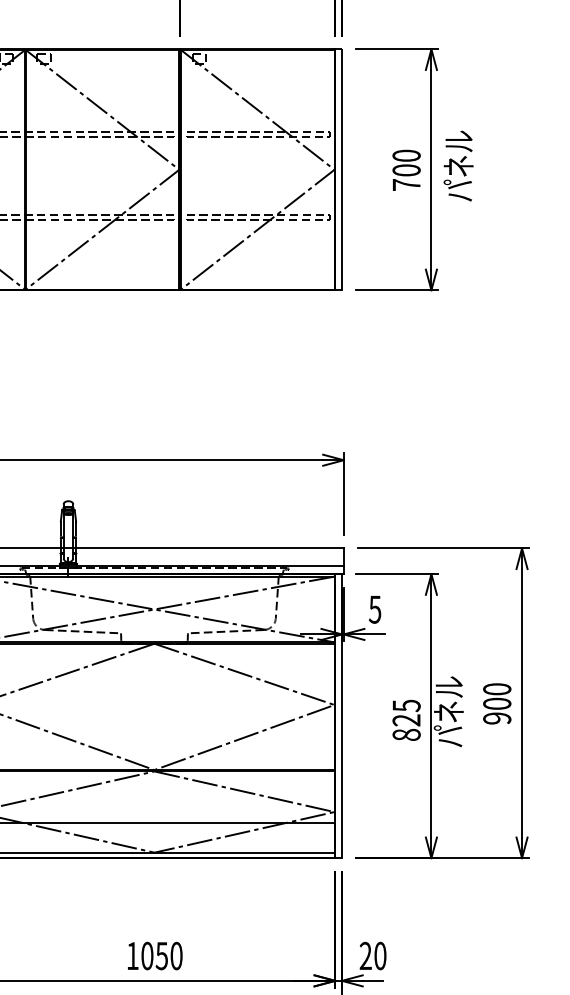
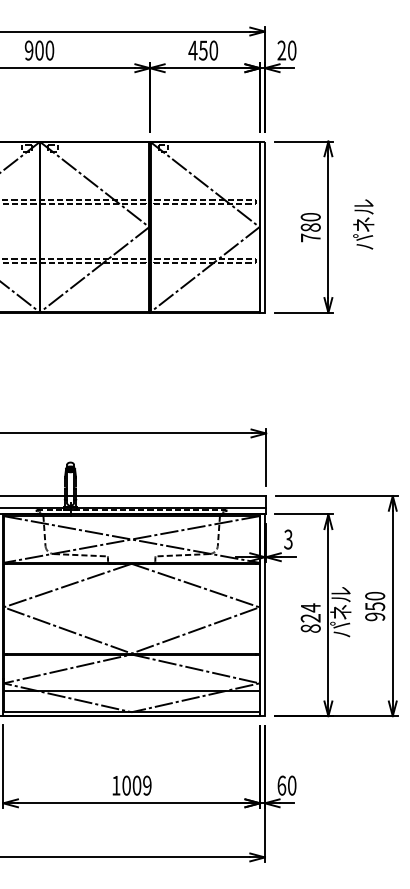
text: (458, 166) -> (363, 224), moved
text: (406, 170) -> (310, 227), 700 -> 780
text: (375, 608) -> (288, 538), 5 -> 3
text: (497, 703) -> (375, 606), 900 -> 950
text: (406, 705) -> (310, 607), 825 -> 824
text: (168, 955) -> (141, 785), 1050 -> 1009
text: (365, 955) -> (281, 785), 20 -> 60

